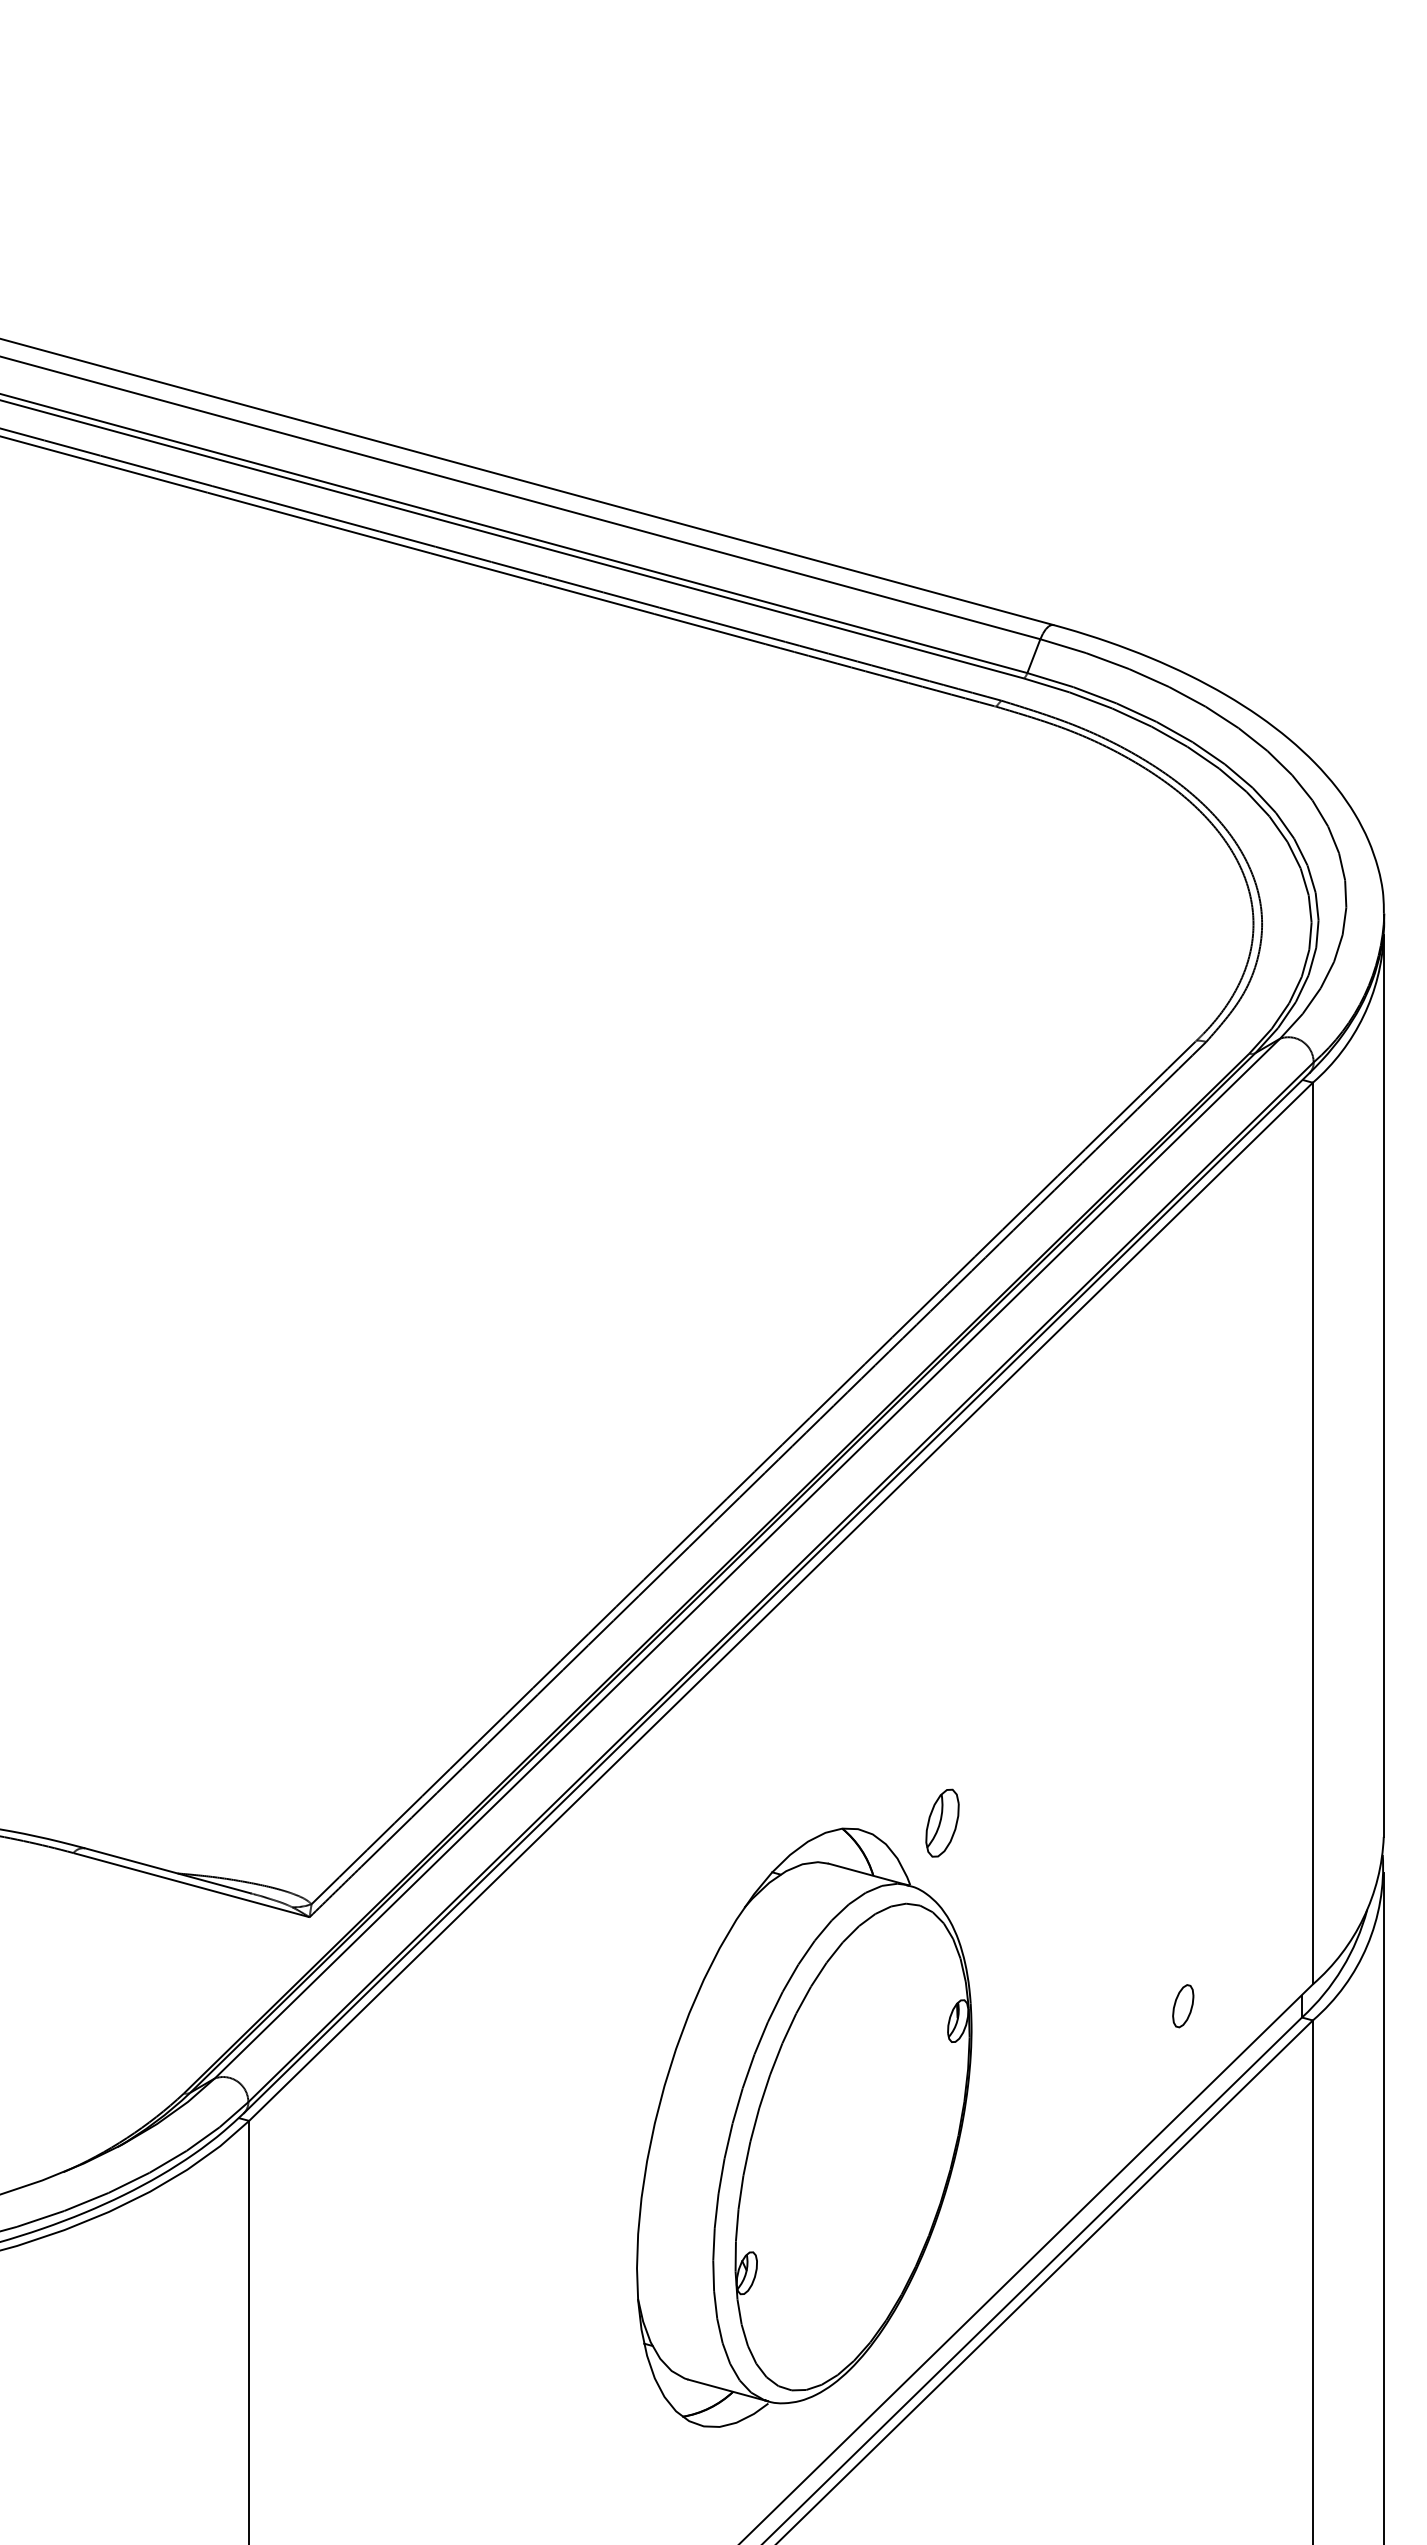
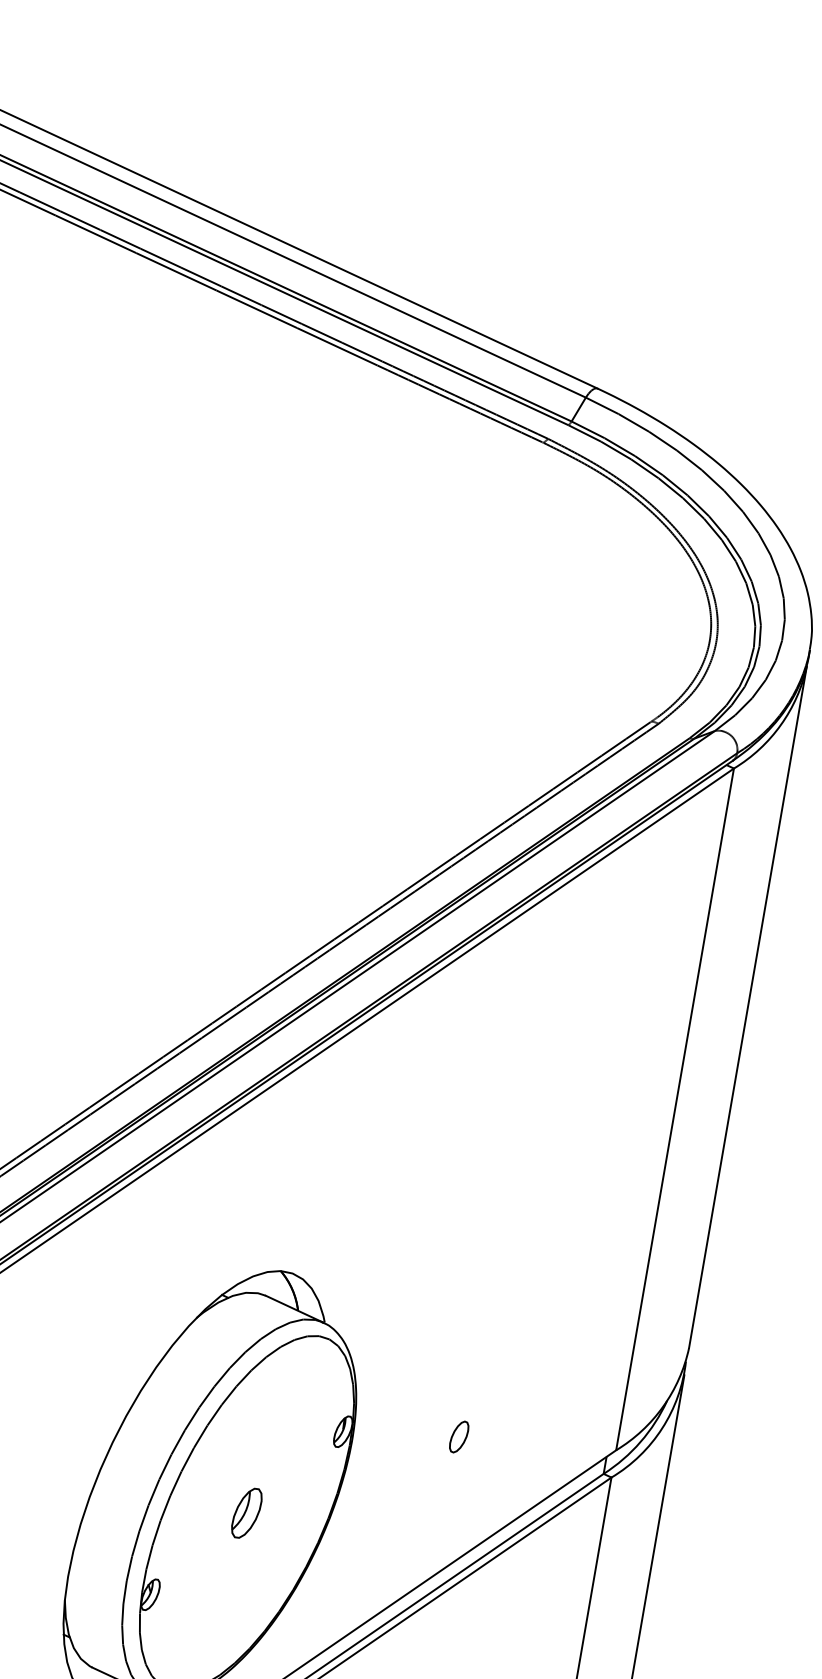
part: (942, 1822) -> (246, 1512), moved
part: (1183, 2006) -> (459, 1437), moved

